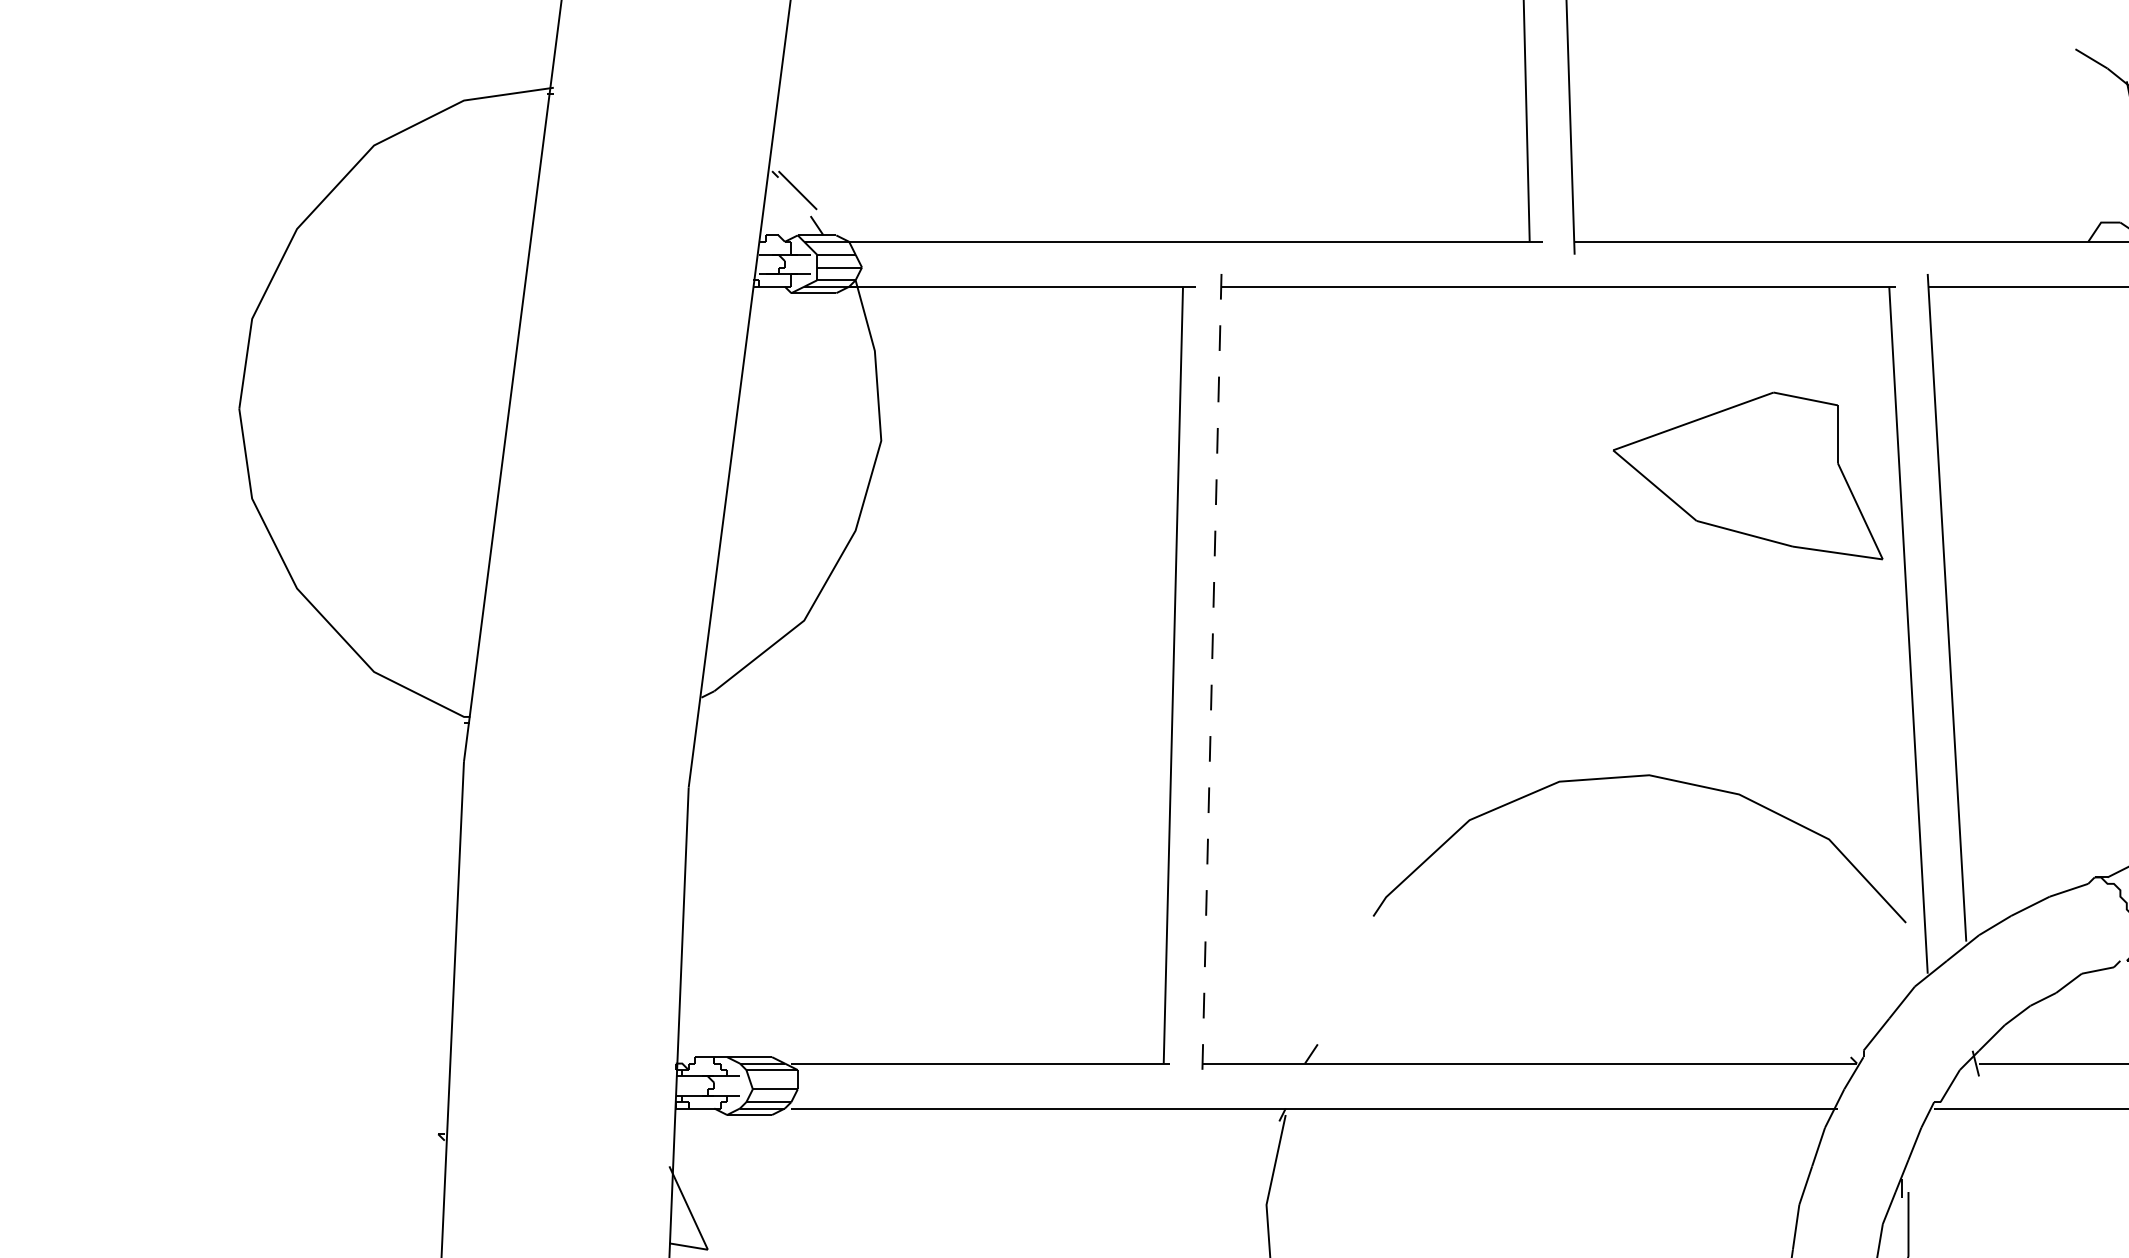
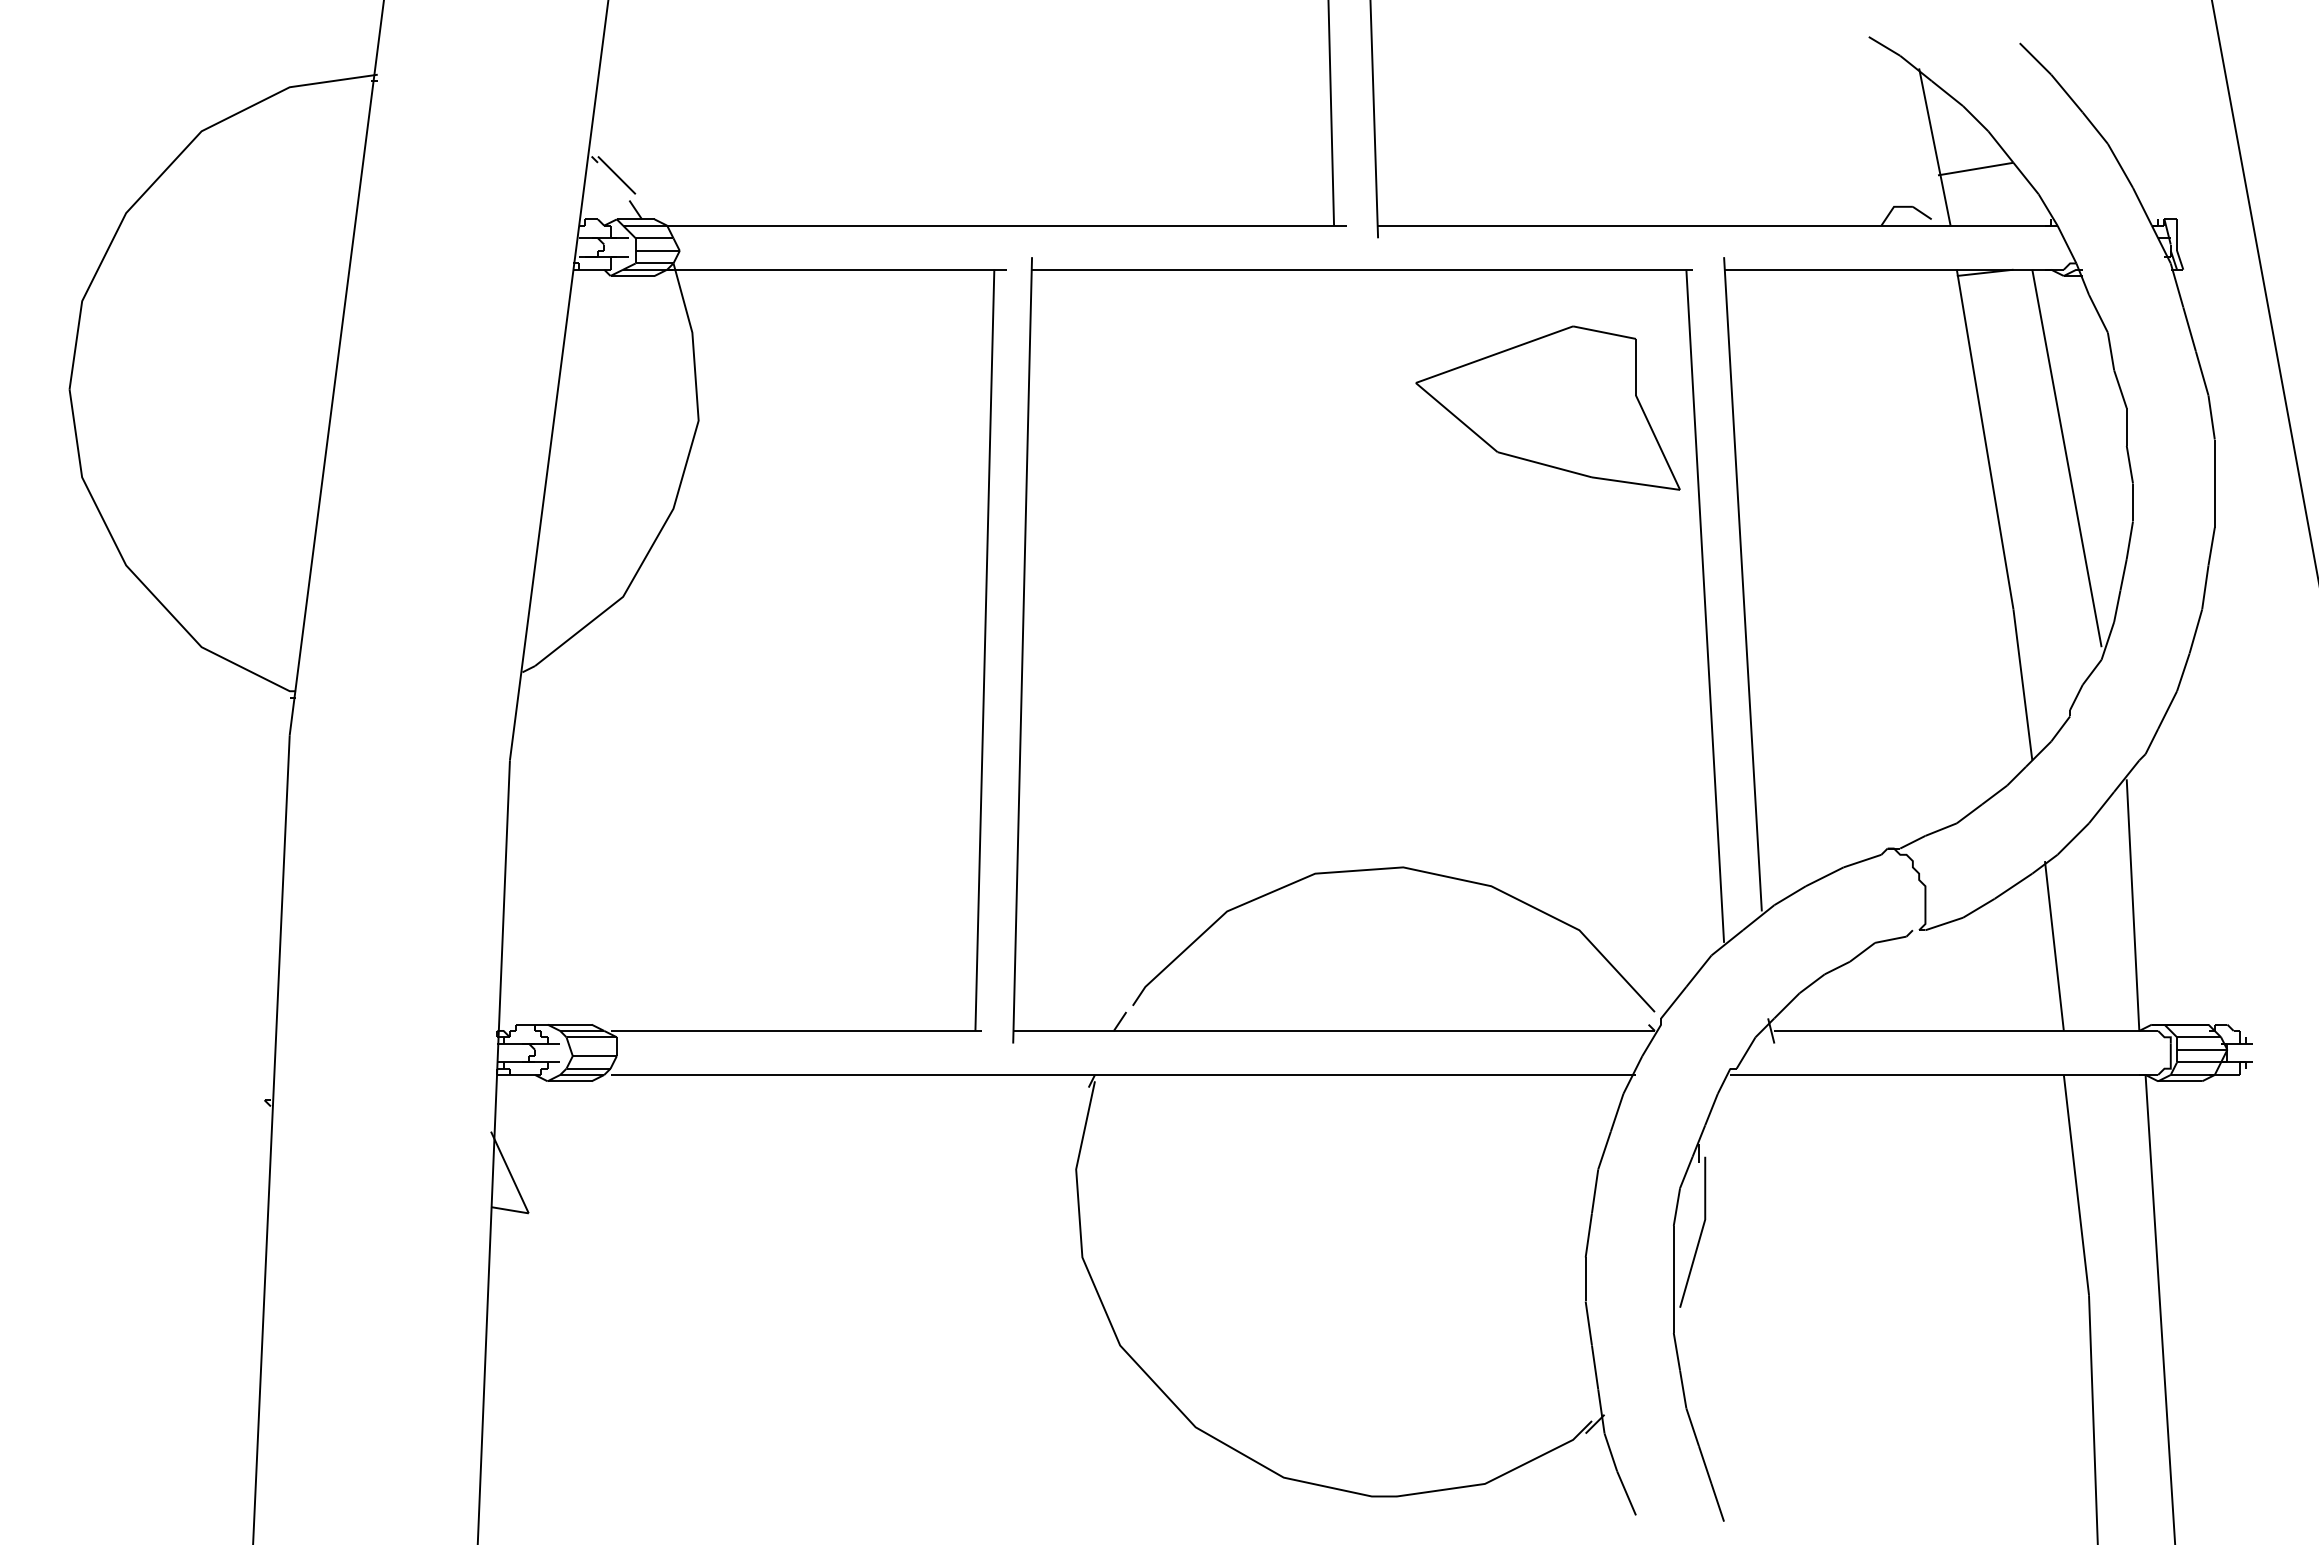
part: (1747, 475) -> (1547, 407), moved
line: (1211, 675) -> (1022, 650), dashed -> solid
curve: (1638, 777) -> (1392, 869), moved

